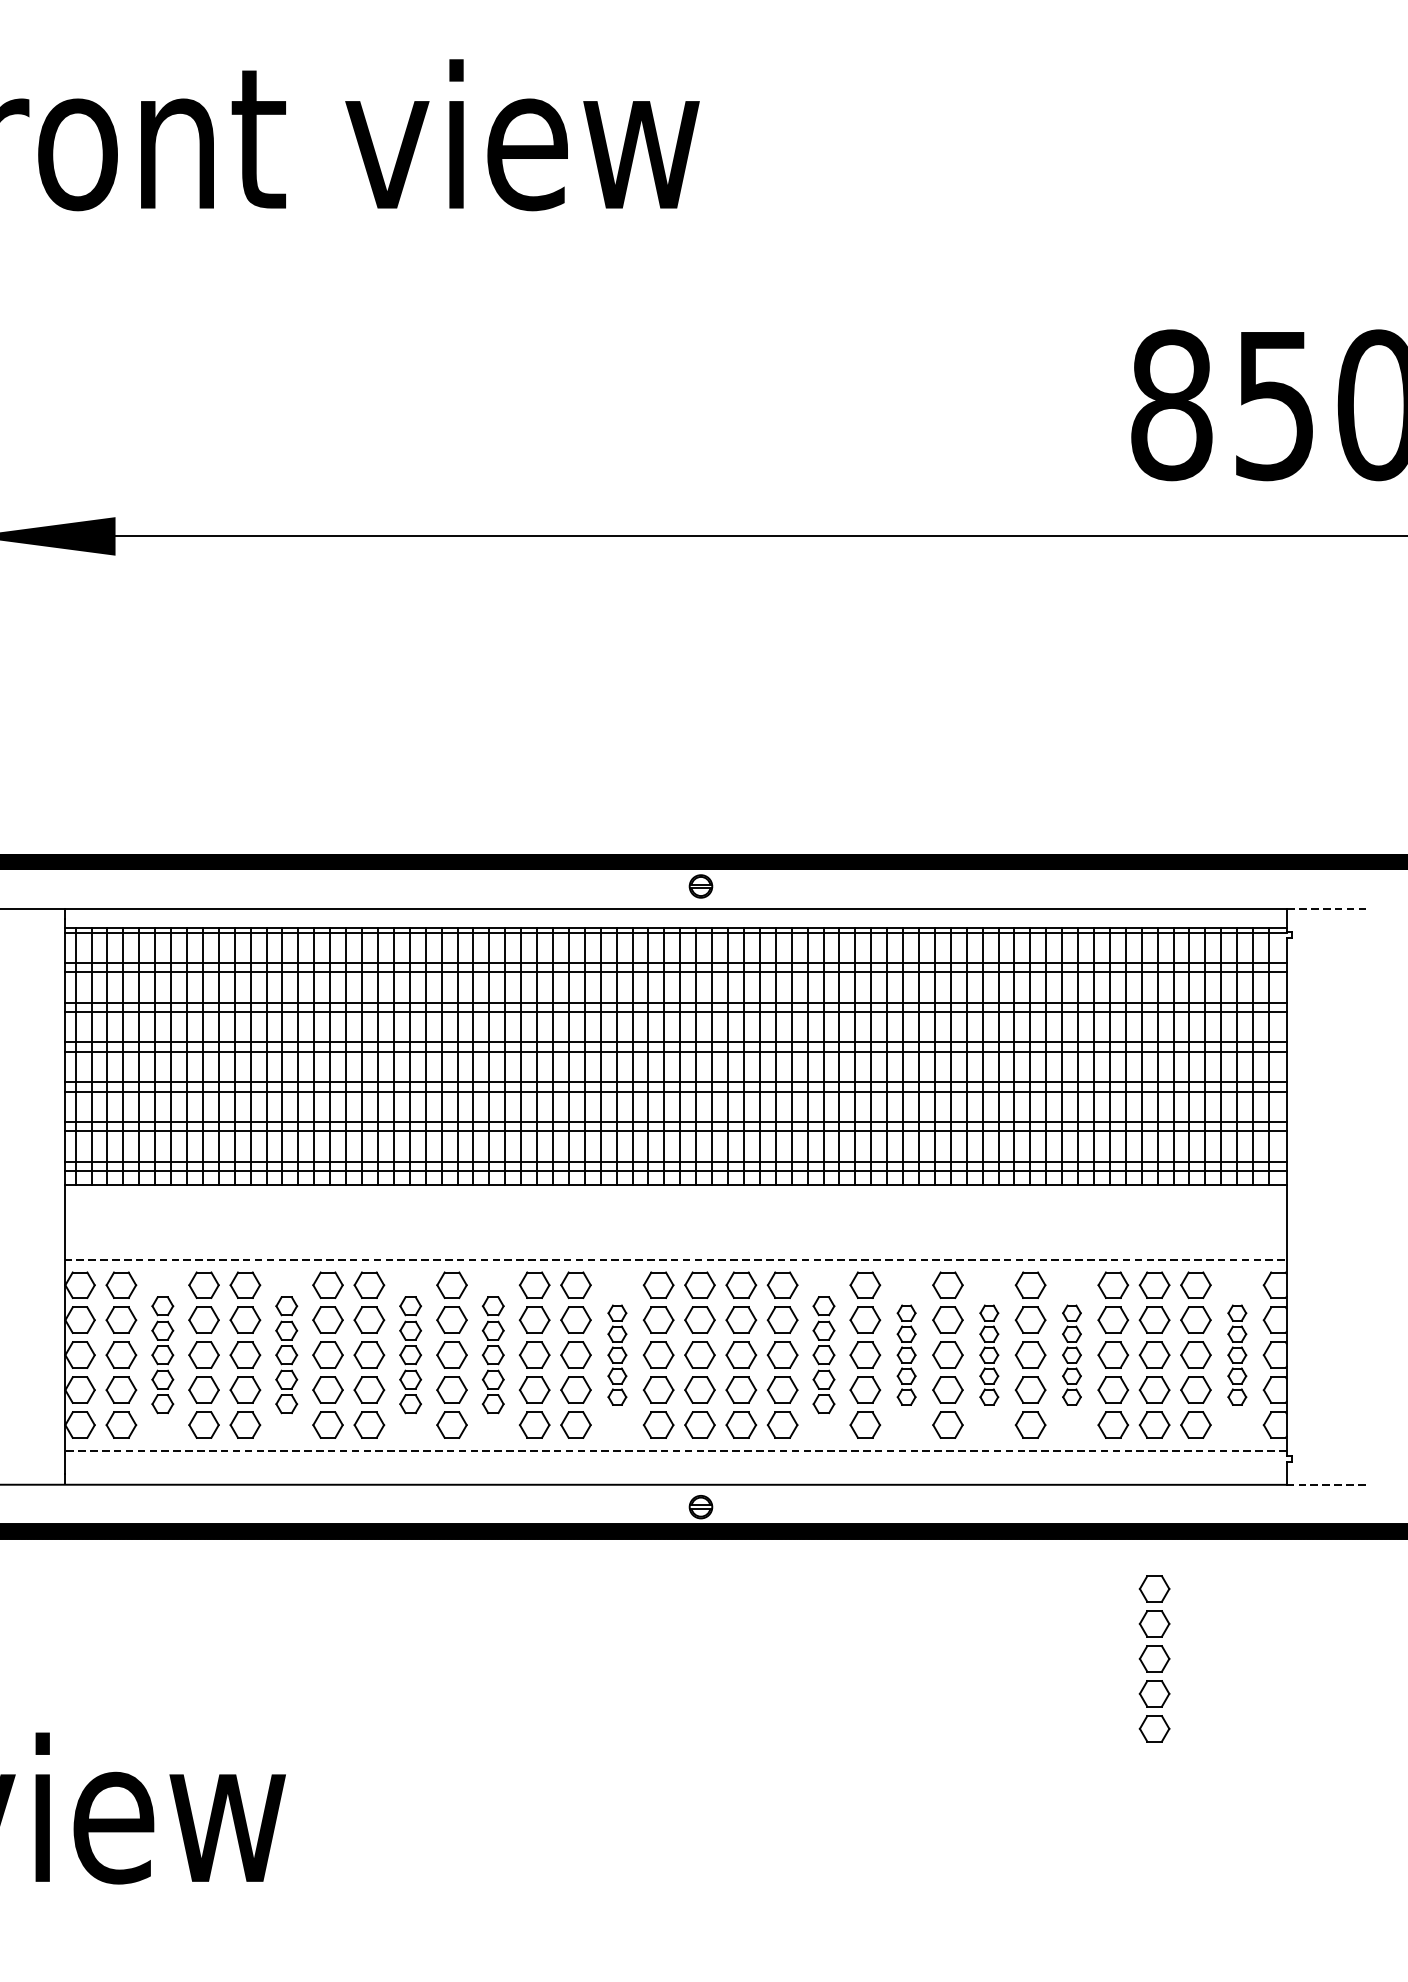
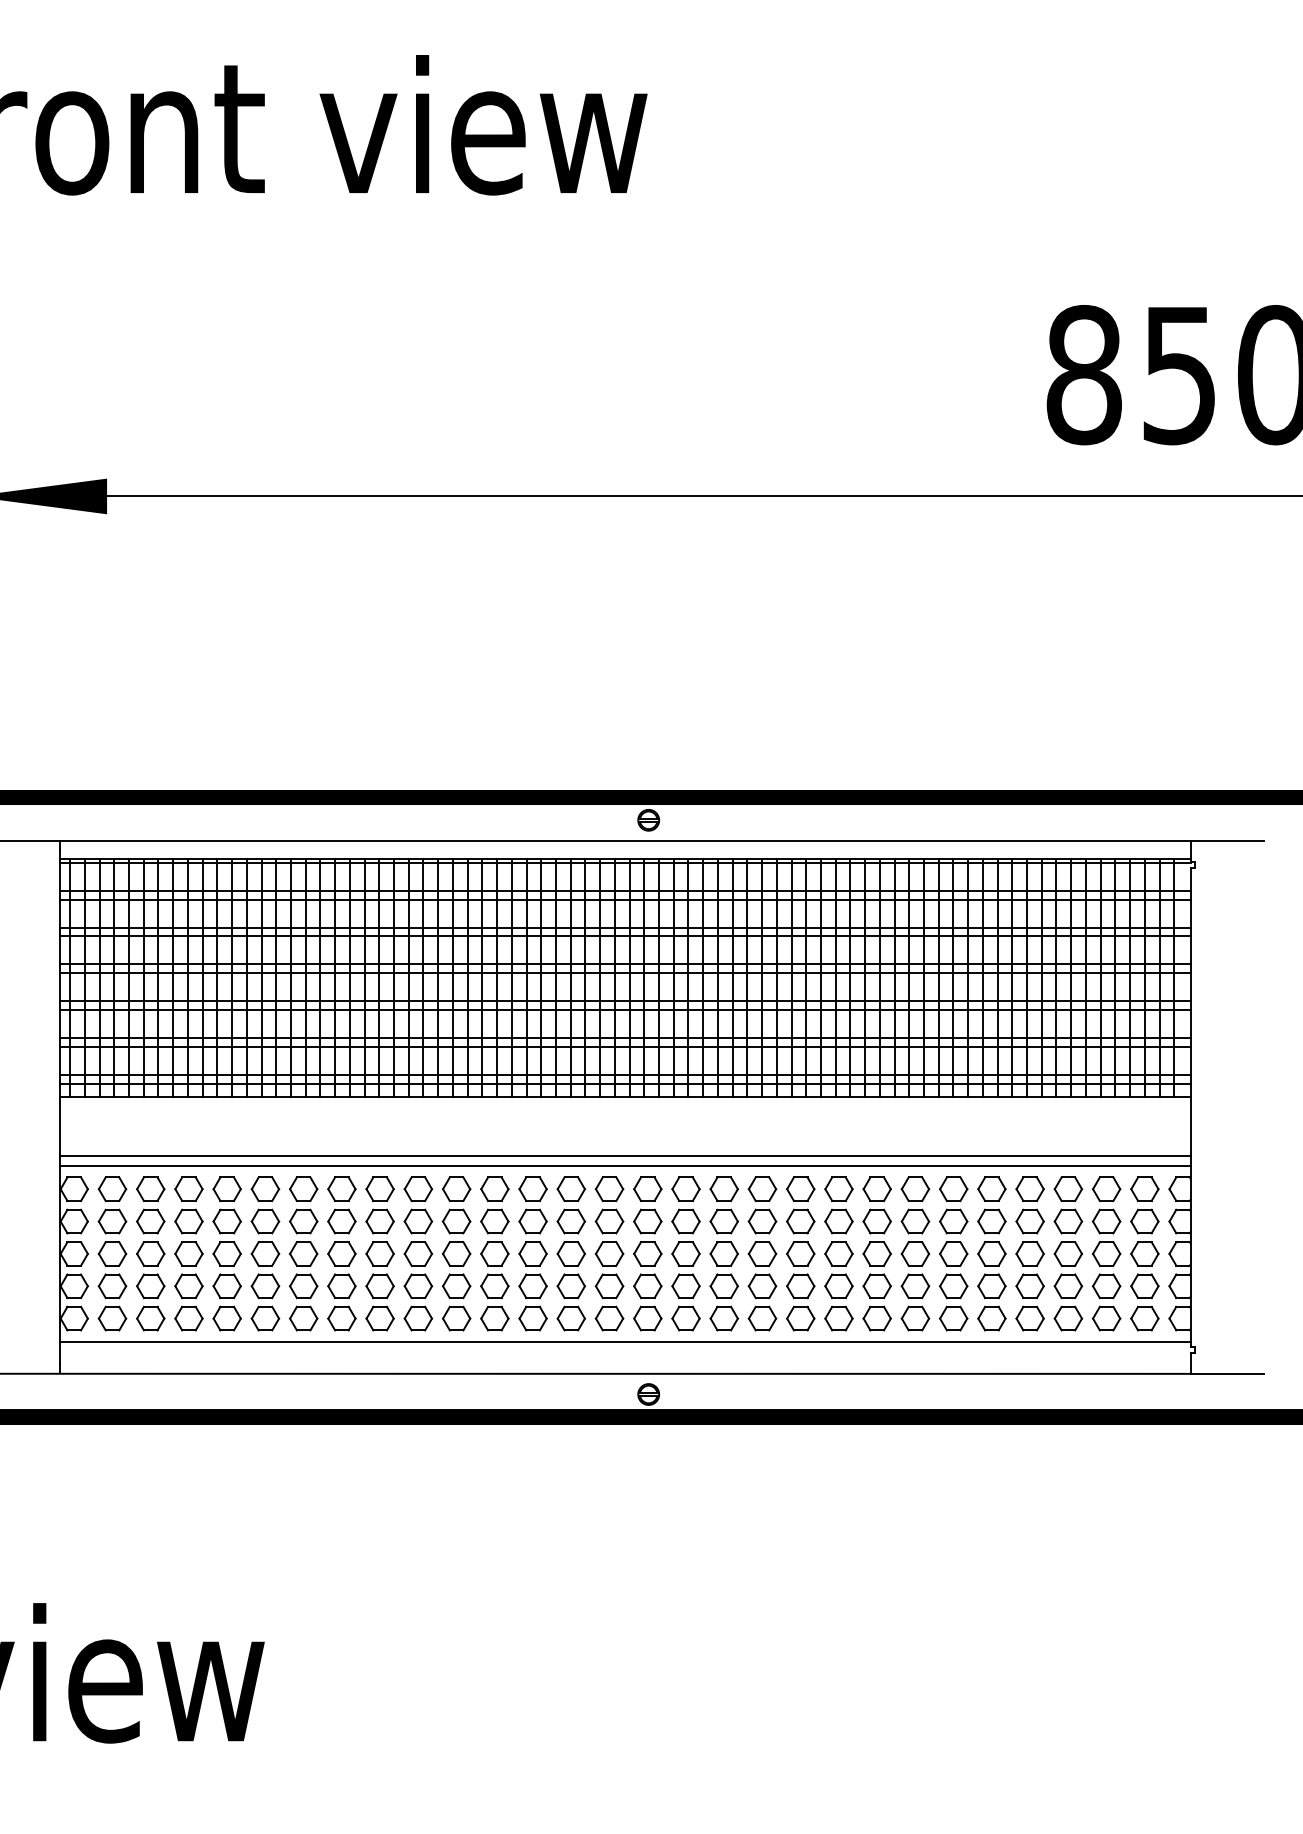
line: (1326, 908) -> (1227, 840), dashed -> solid
line: (674, 1248) -> (624, 1155), added
line: (675, 1259) -> (625, 1165), dashed -> solid
part: (162, 1354) -> (150, 1253), size x1.43
part: (286, 1354) -> (265, 1253), size x1.43
part: (409, 1354) -> (379, 1253), size x1.43
part: (493, 1354) -> (456, 1253), size x1.43
part: (617, 1354) -> (571, 1253), size x1.67
part: (823, 1354) -> (762, 1253), size x1.43
part: (906, 1354) -> (838, 1253), size x1.67
part: (989, 1354) -> (915, 1253), size x1.67
part: (1071, 1354) -> (991, 1253), size x1.67
part: (1236, 1354) -> (1144, 1253), size x1.67
line: (674, 1450) -> (624, 1342), dashed -> solid
line: (1326, 1484) -> (1227, 1373), dashed -> solid
part: (1154, 1658) -> (1068, 1534), removed

